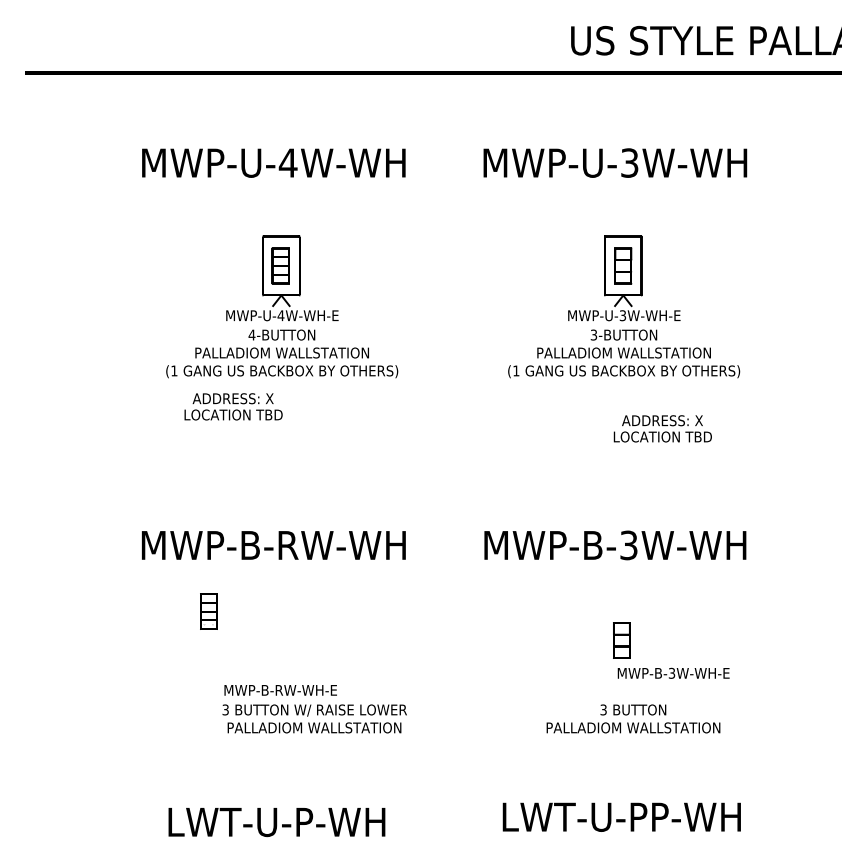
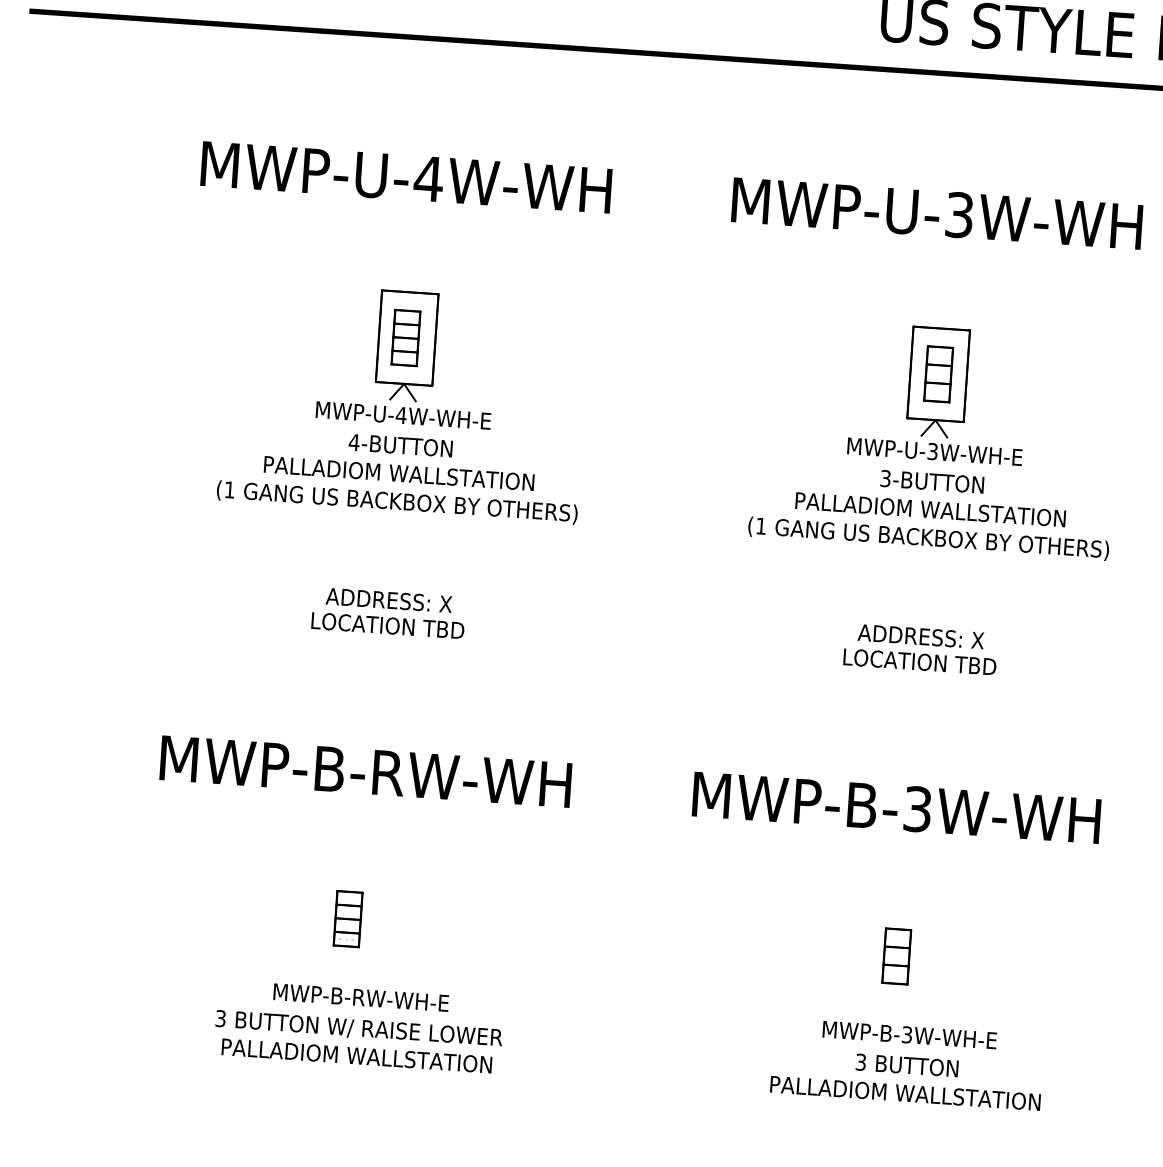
text: (233, 406) -> (388, 612), moved
text: (662, 428) -> (920, 648), moved
part: (208, 611) -> (347, 918), moved
text: (673, 672) -> (909, 1033), moved
text: (314, 718) -> (357, 1041), moved

